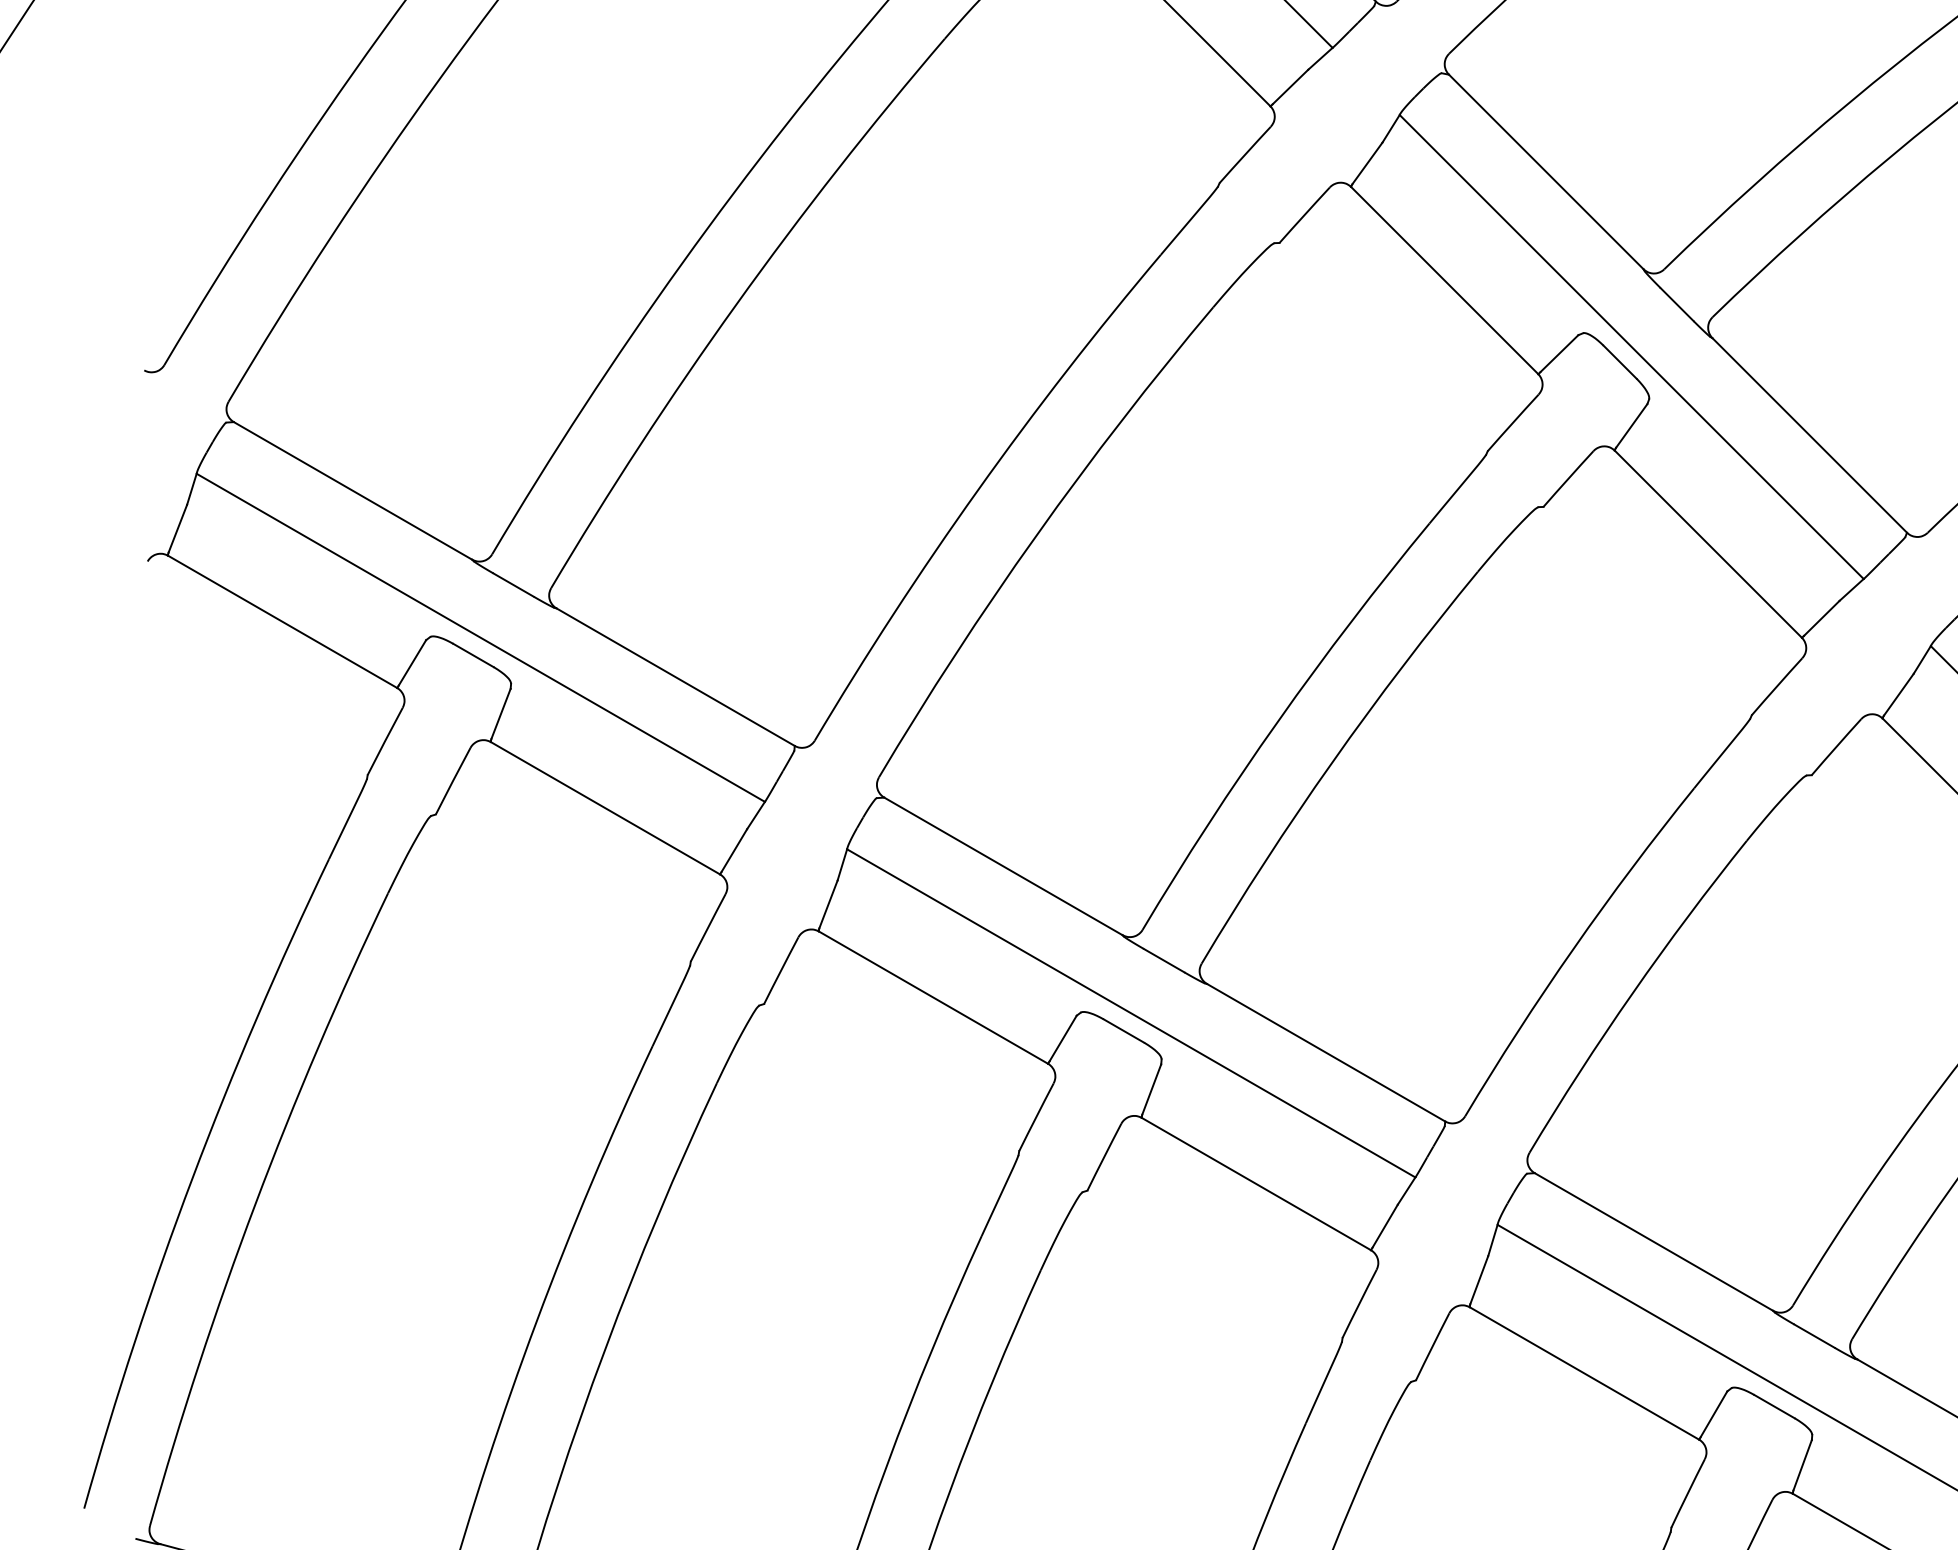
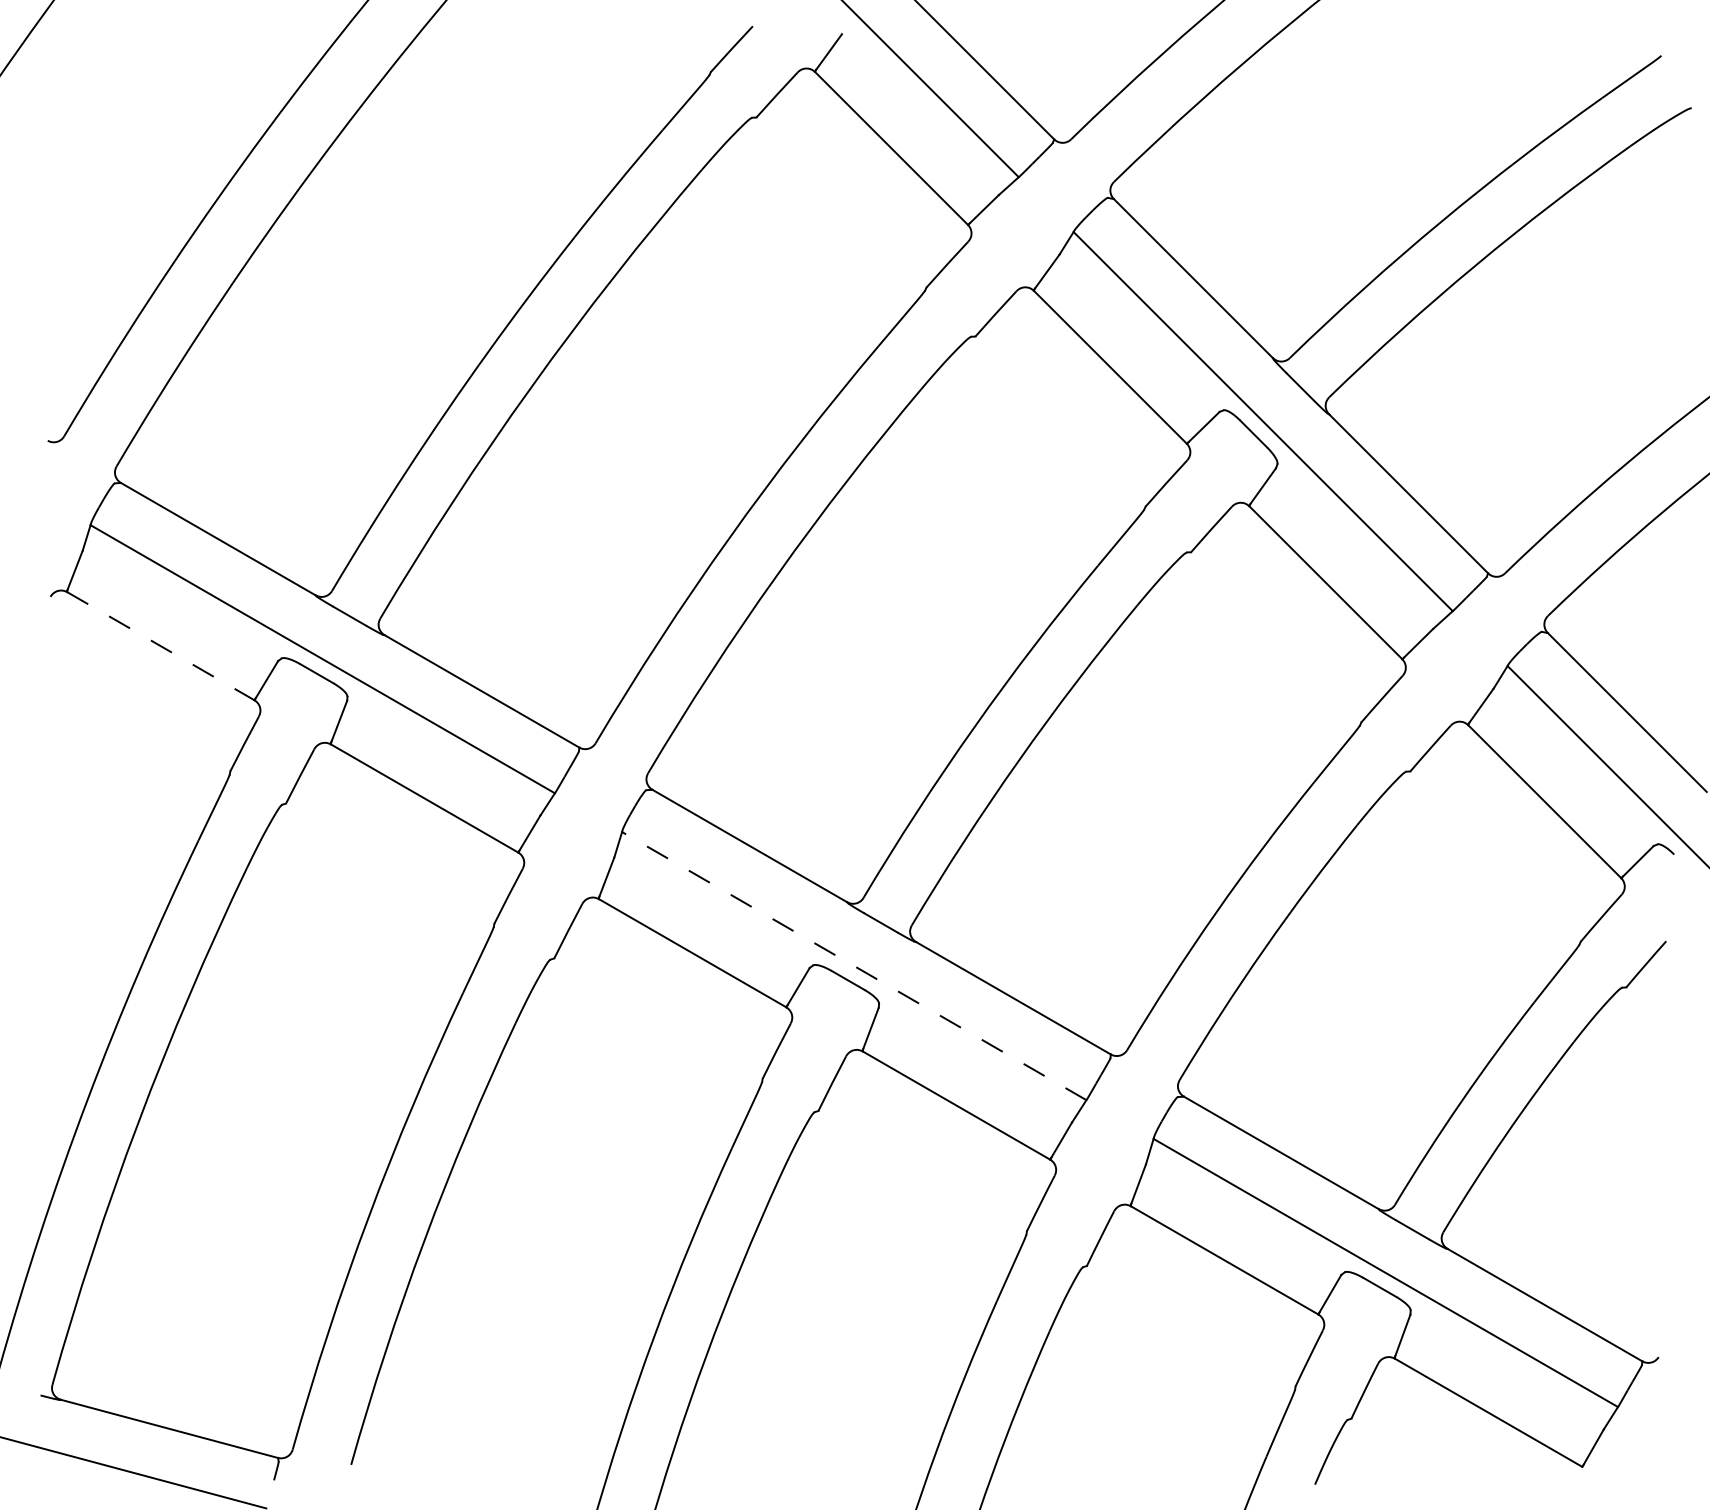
line: (283, 622) -> (161, 646), solid -> dashed
line: (1130, 1012) -> (853, 965), solid -> dashed

